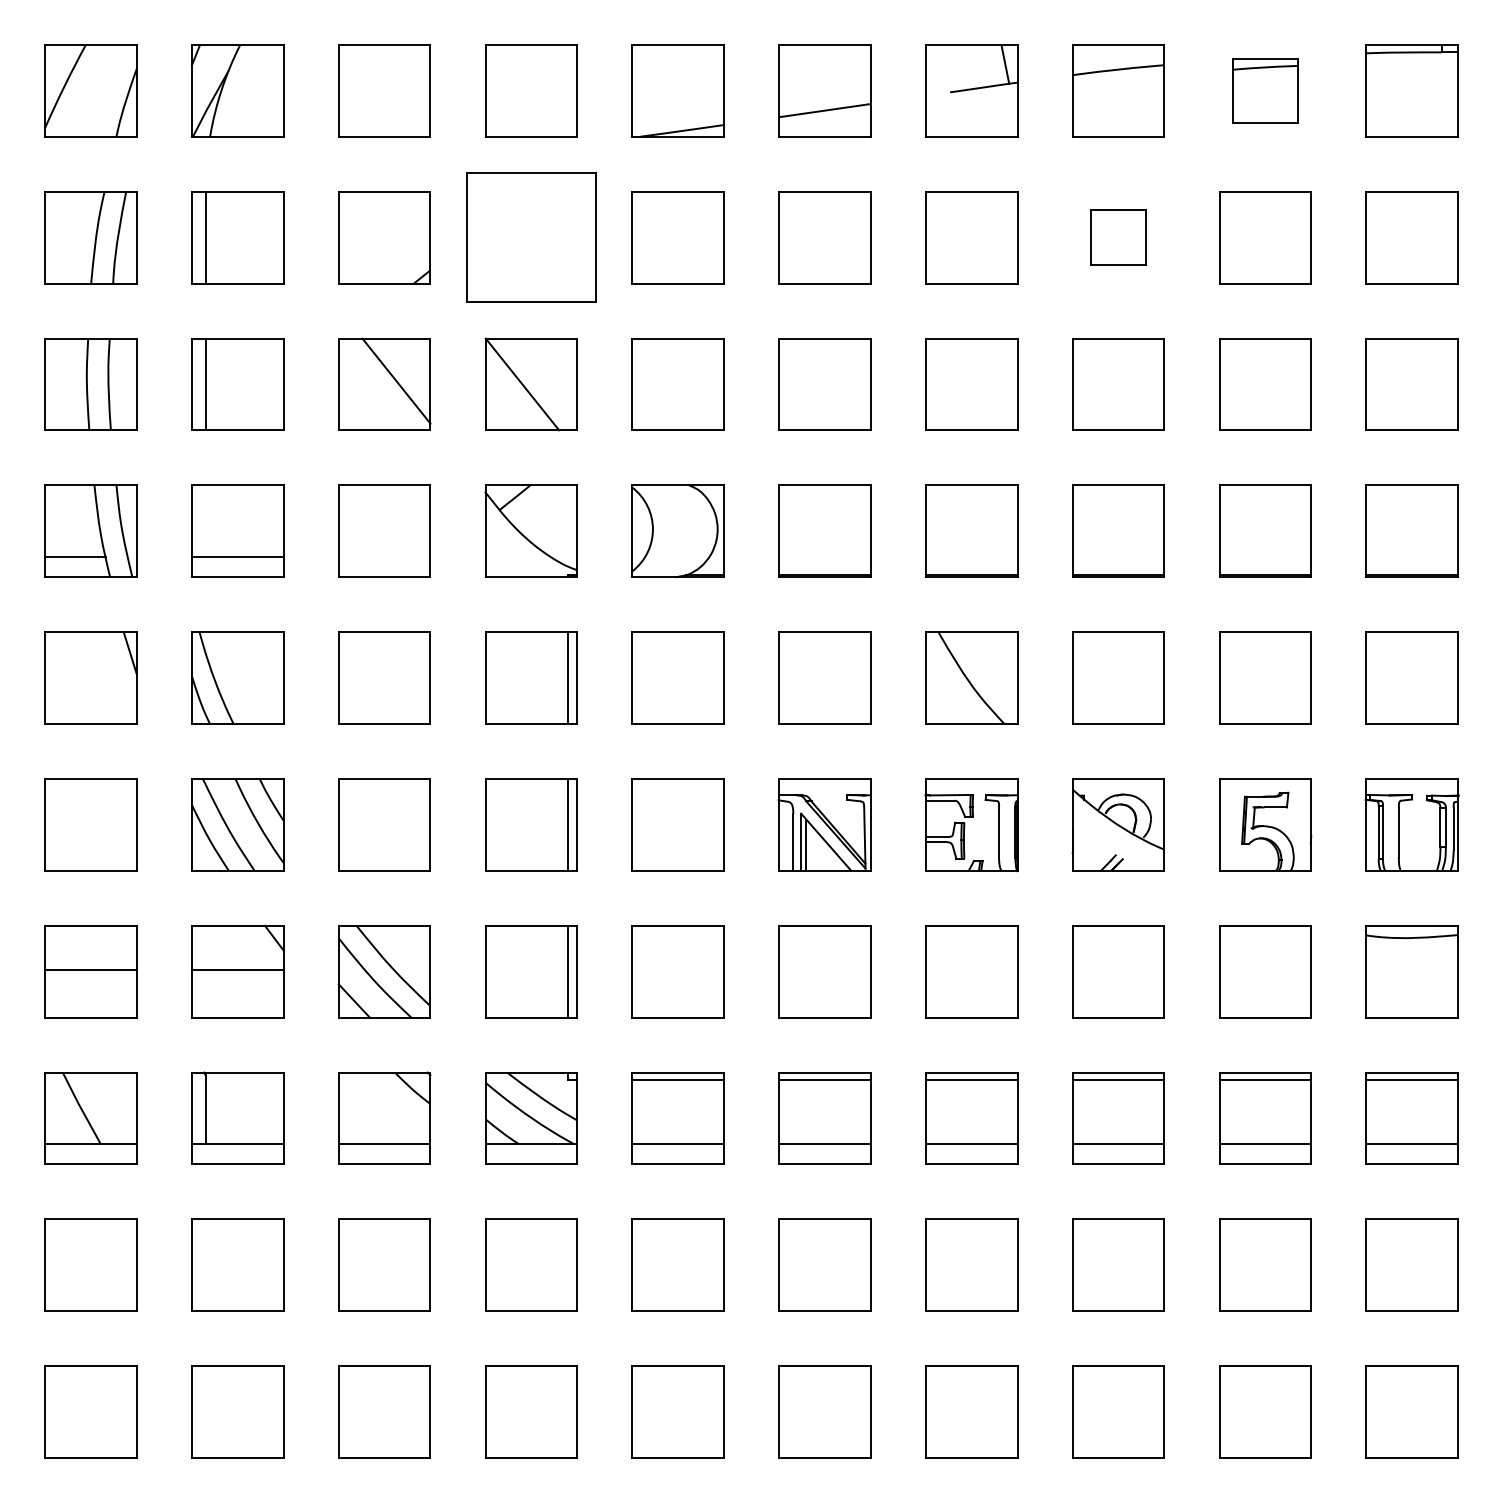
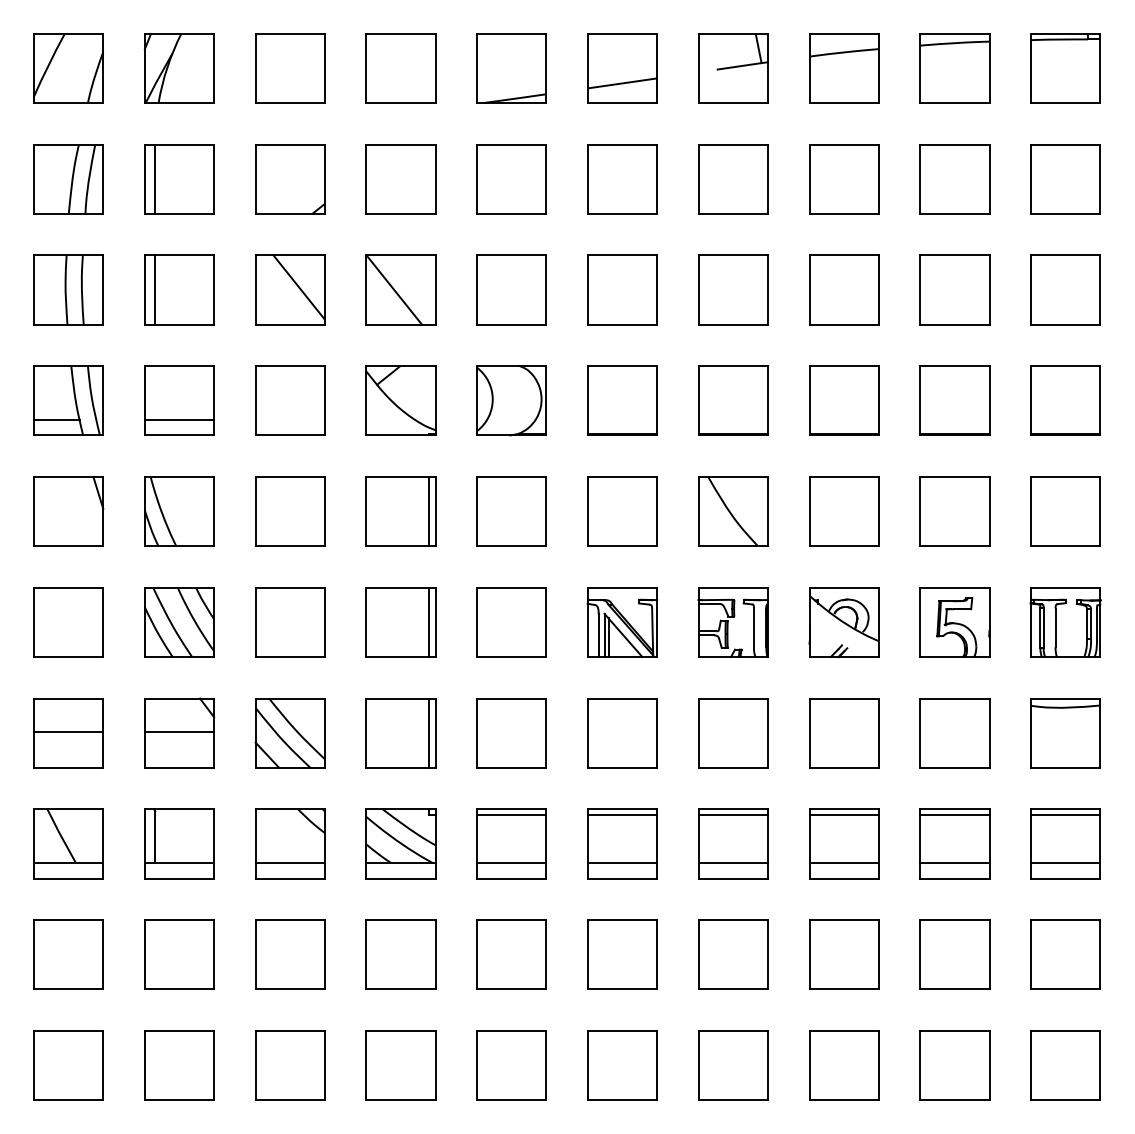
part: (1265, 90) -> (954, 68), size x1.43
part: (531, 237) -> (401, 179), size x0.71
part: (1118, 237) -> (844, 179), size x1.67

